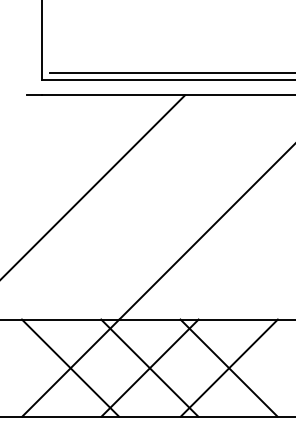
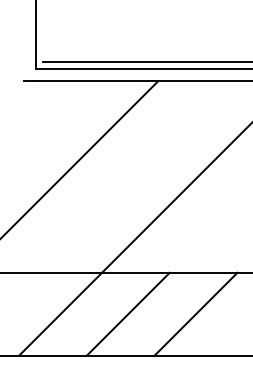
line: (70, 367) -> (60, 313), removed
line: (149, 367) -> (127, 313), removed
line: (228, 367) -> (195, 313), removed

